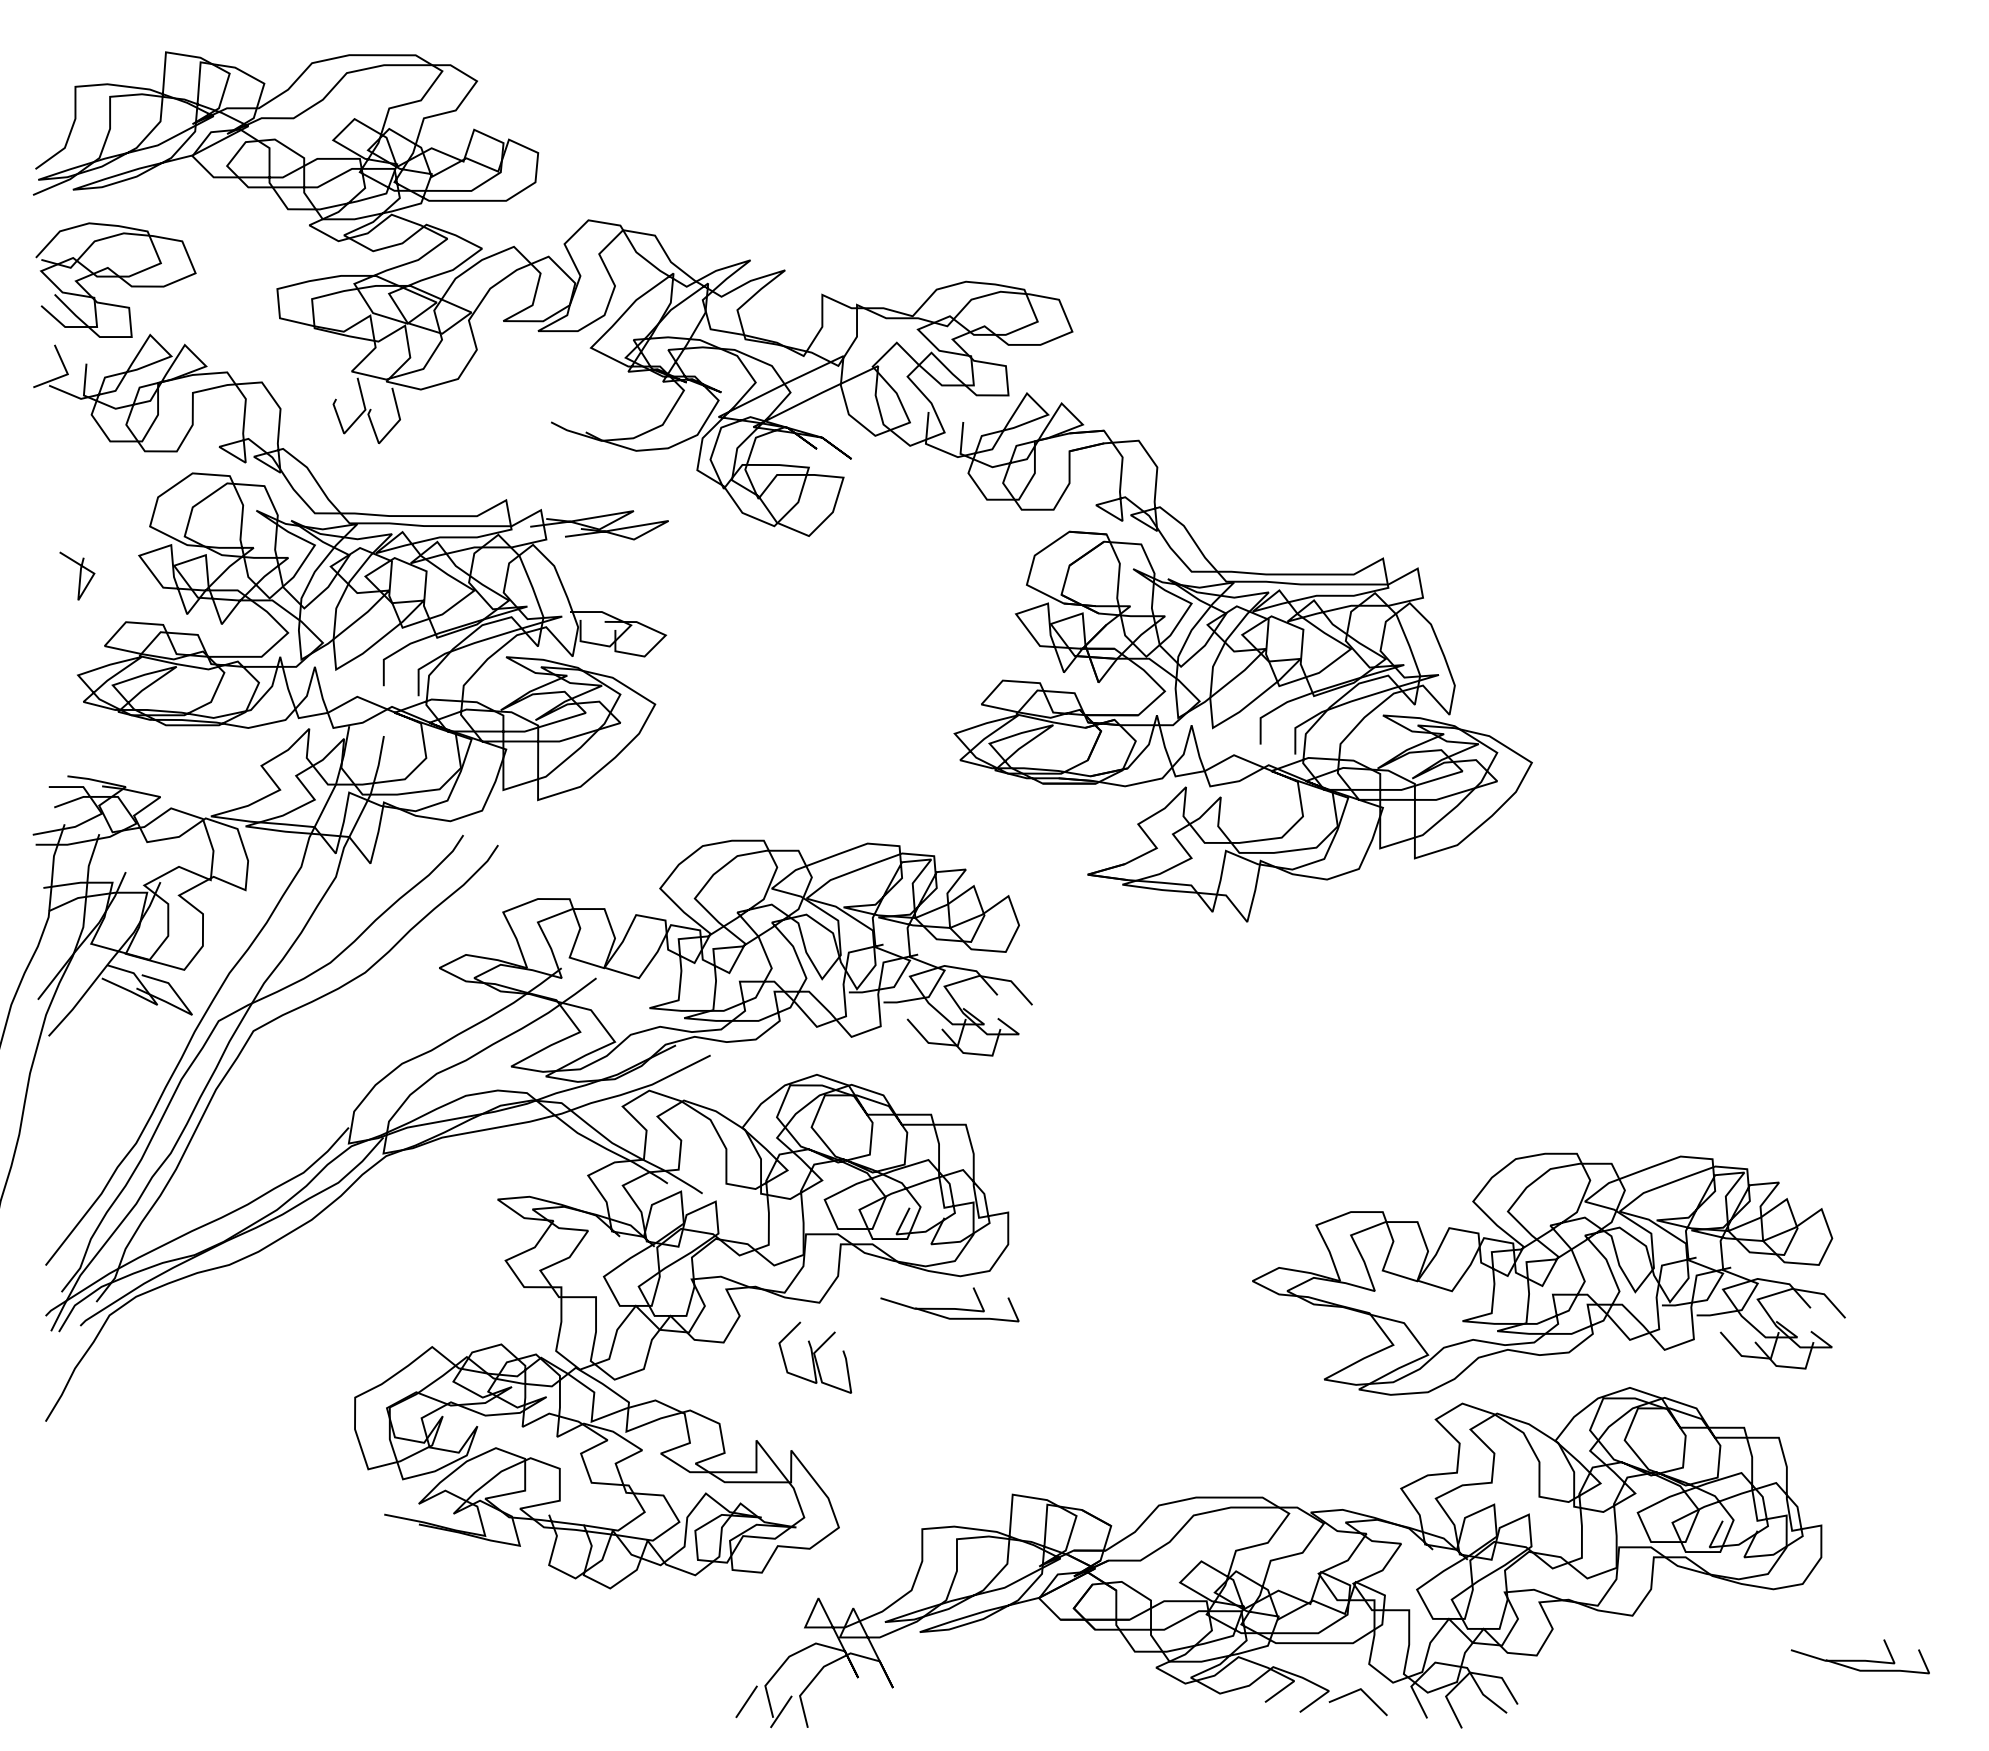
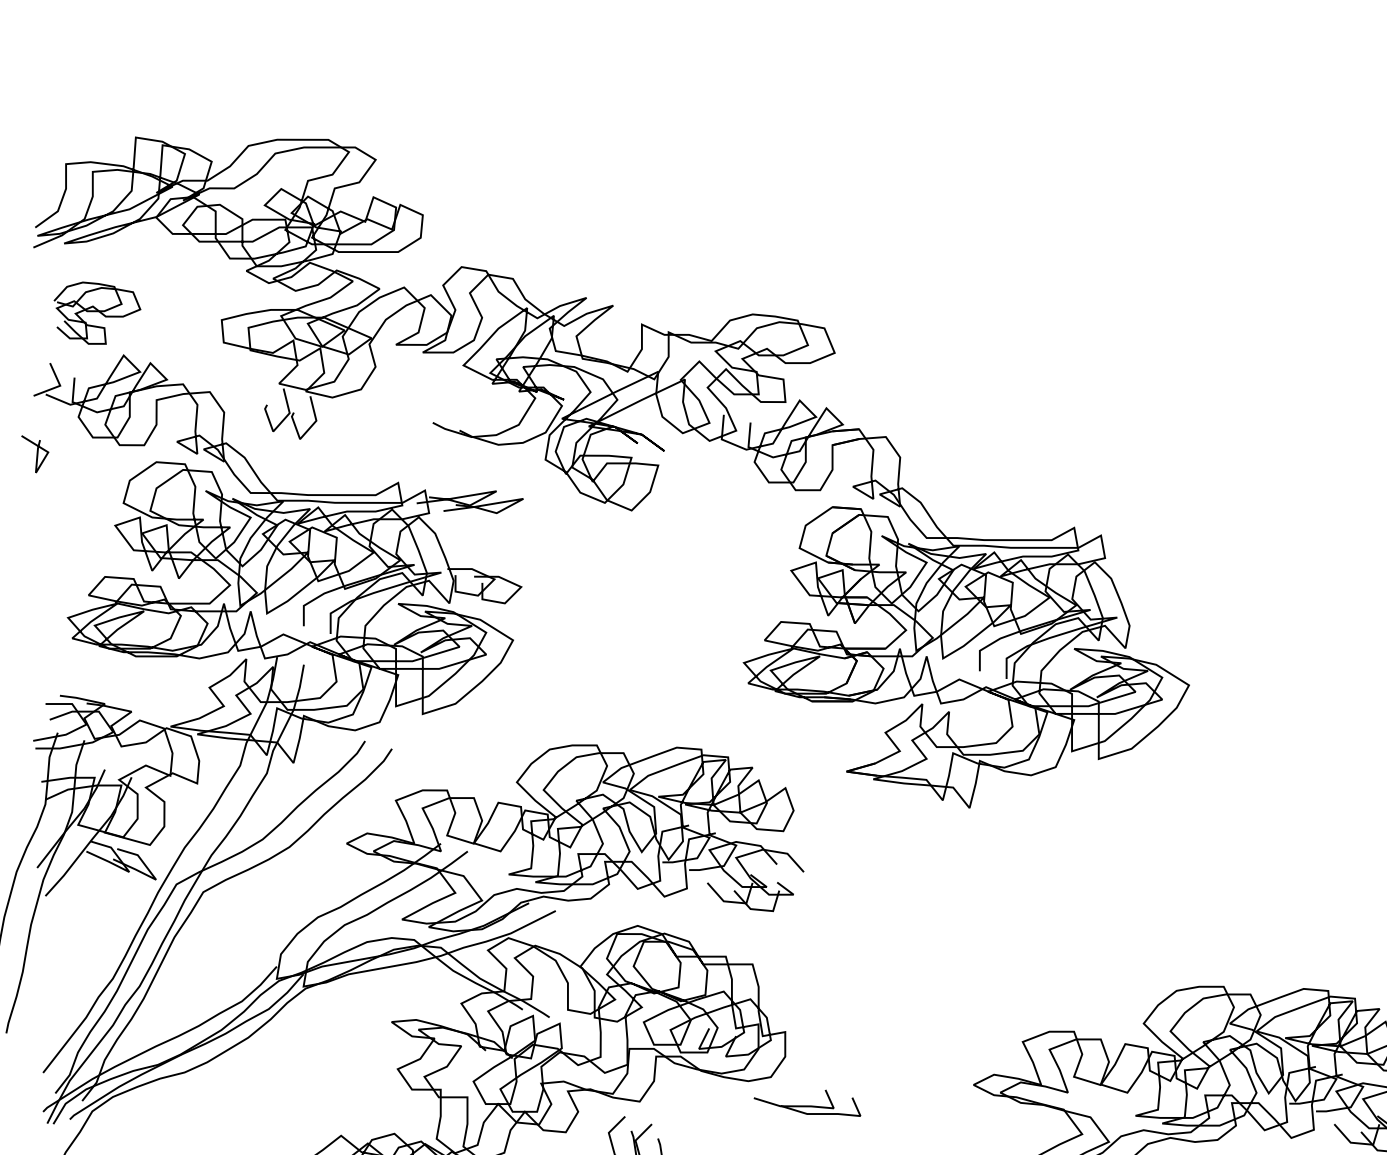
part: (115, 279) -> (96, 312), size x0.7
line: (79, 575) -> (36, 453), moved
part: (949, 1304) -> (807, 1102), moved

